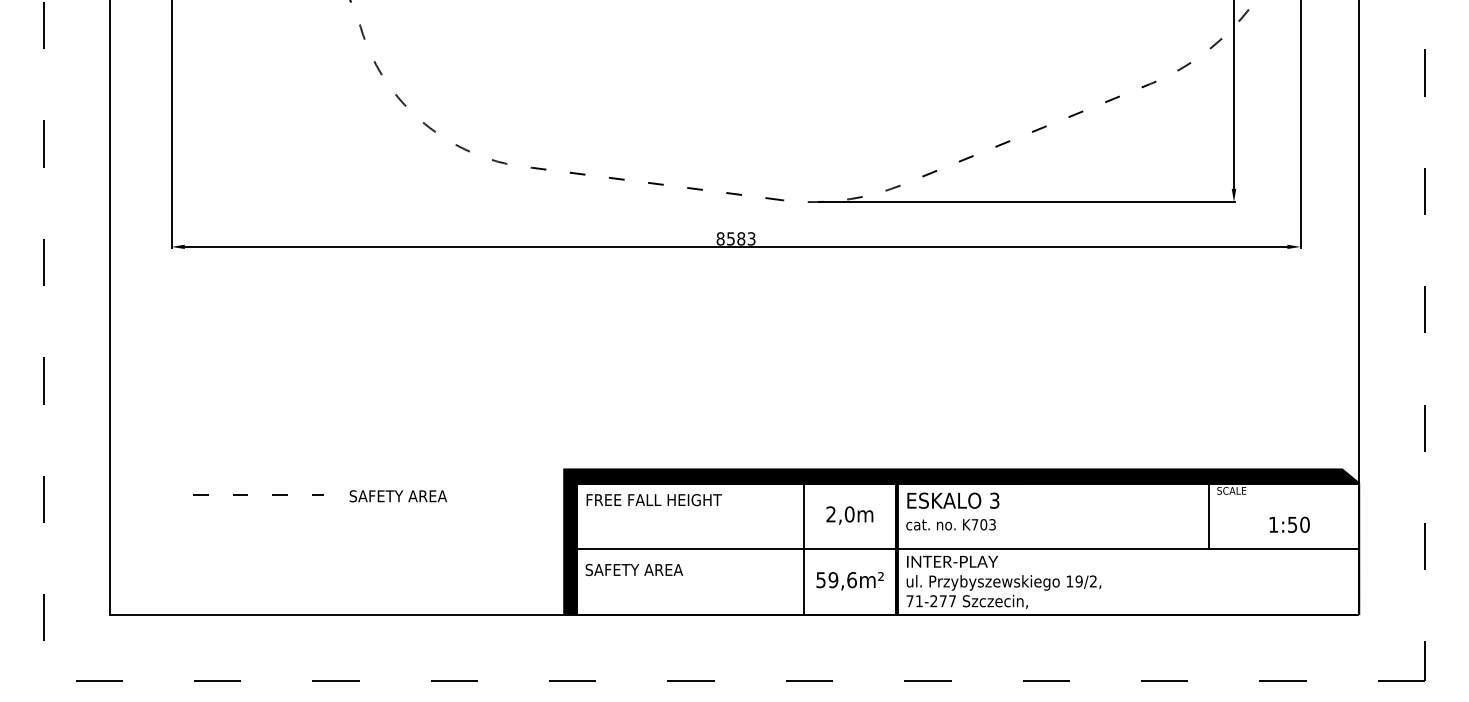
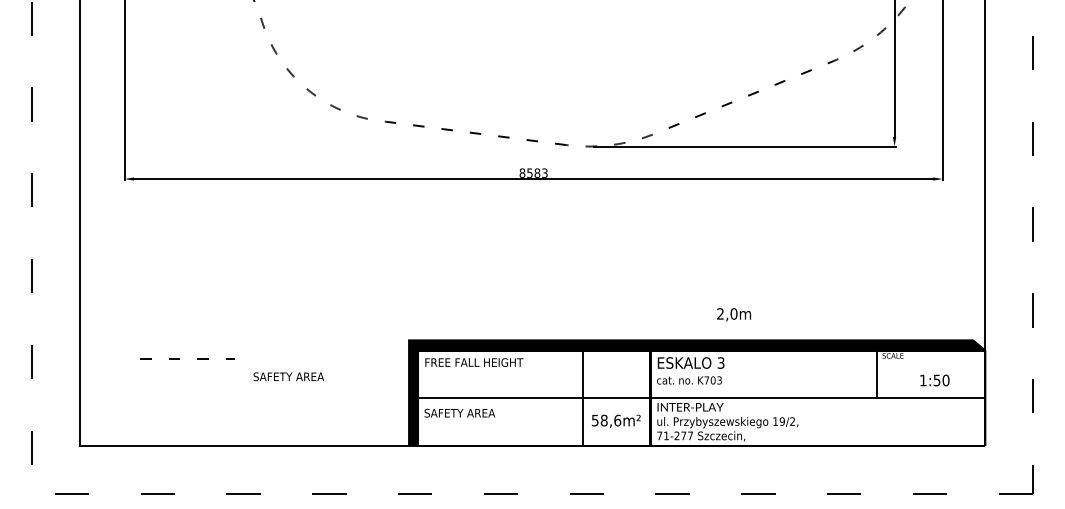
text: (397, 495) -> (288, 376), moved
text: (850, 515) -> (734, 314), moved
text: (832, 579) -> (603, 420), 59,6m² -> 58,6m²

